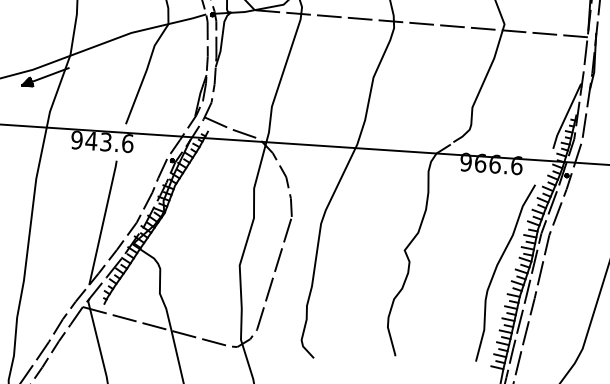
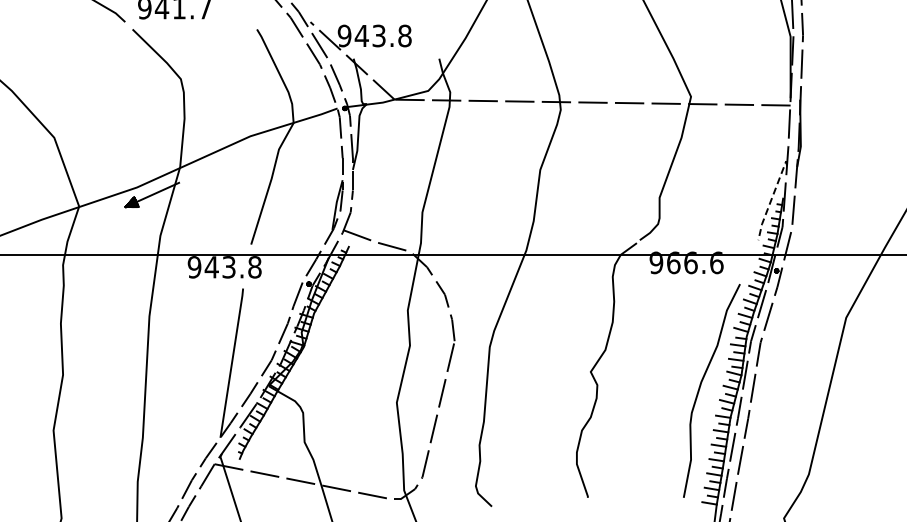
line: (567, 114) -> (772, 198), solid -> dashed
text: (127, 143) -> (254, 267), 943.6 -> 943.8

